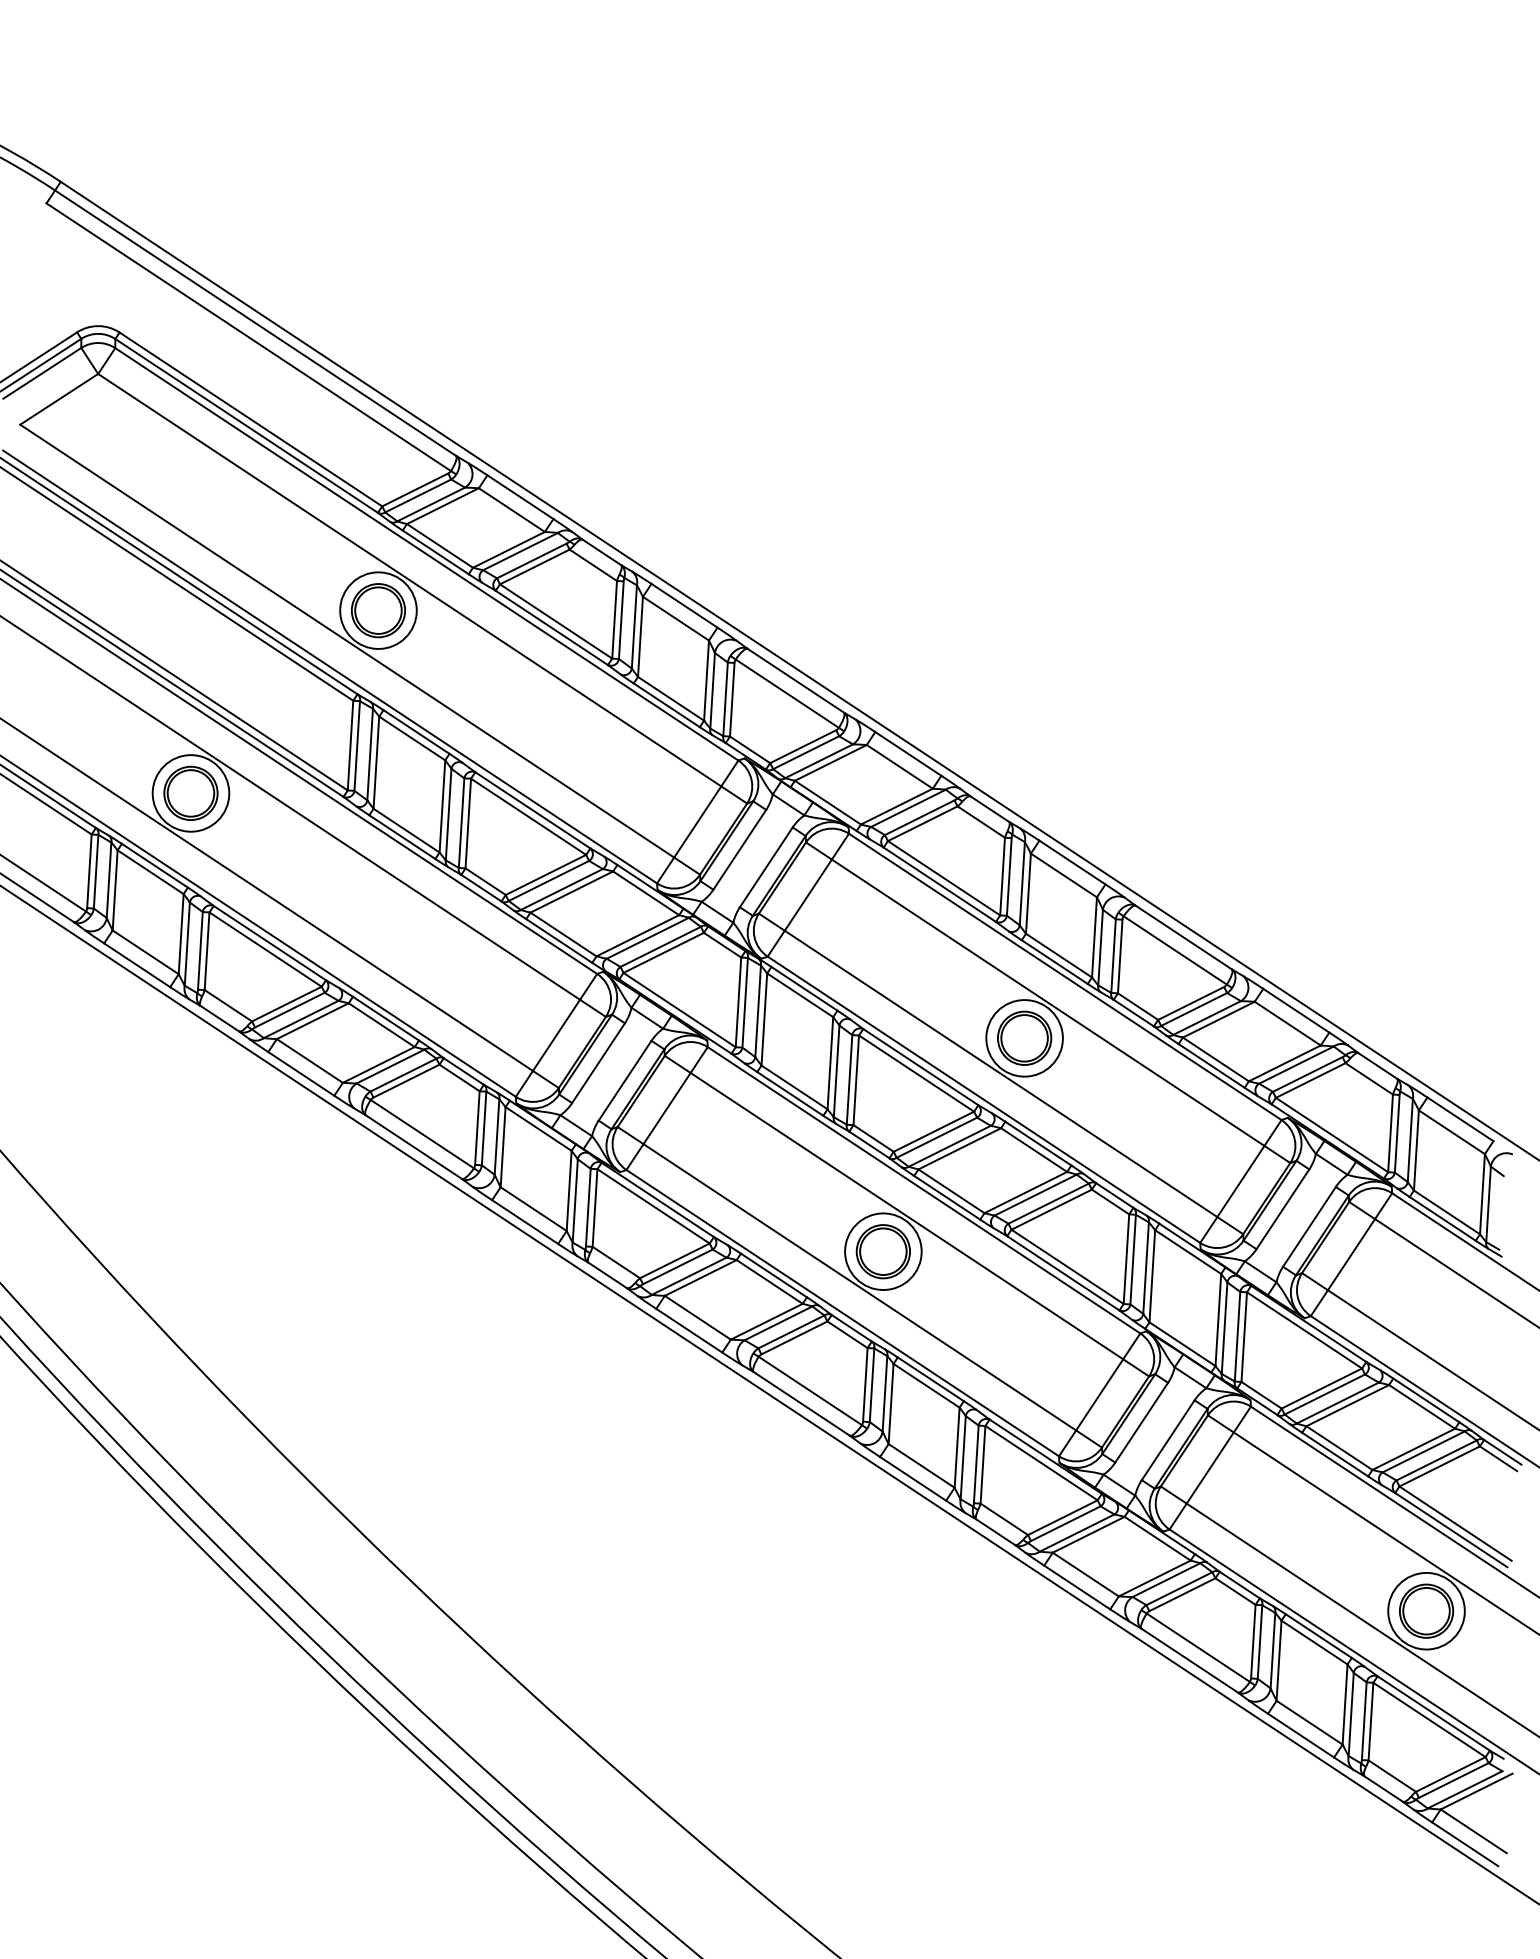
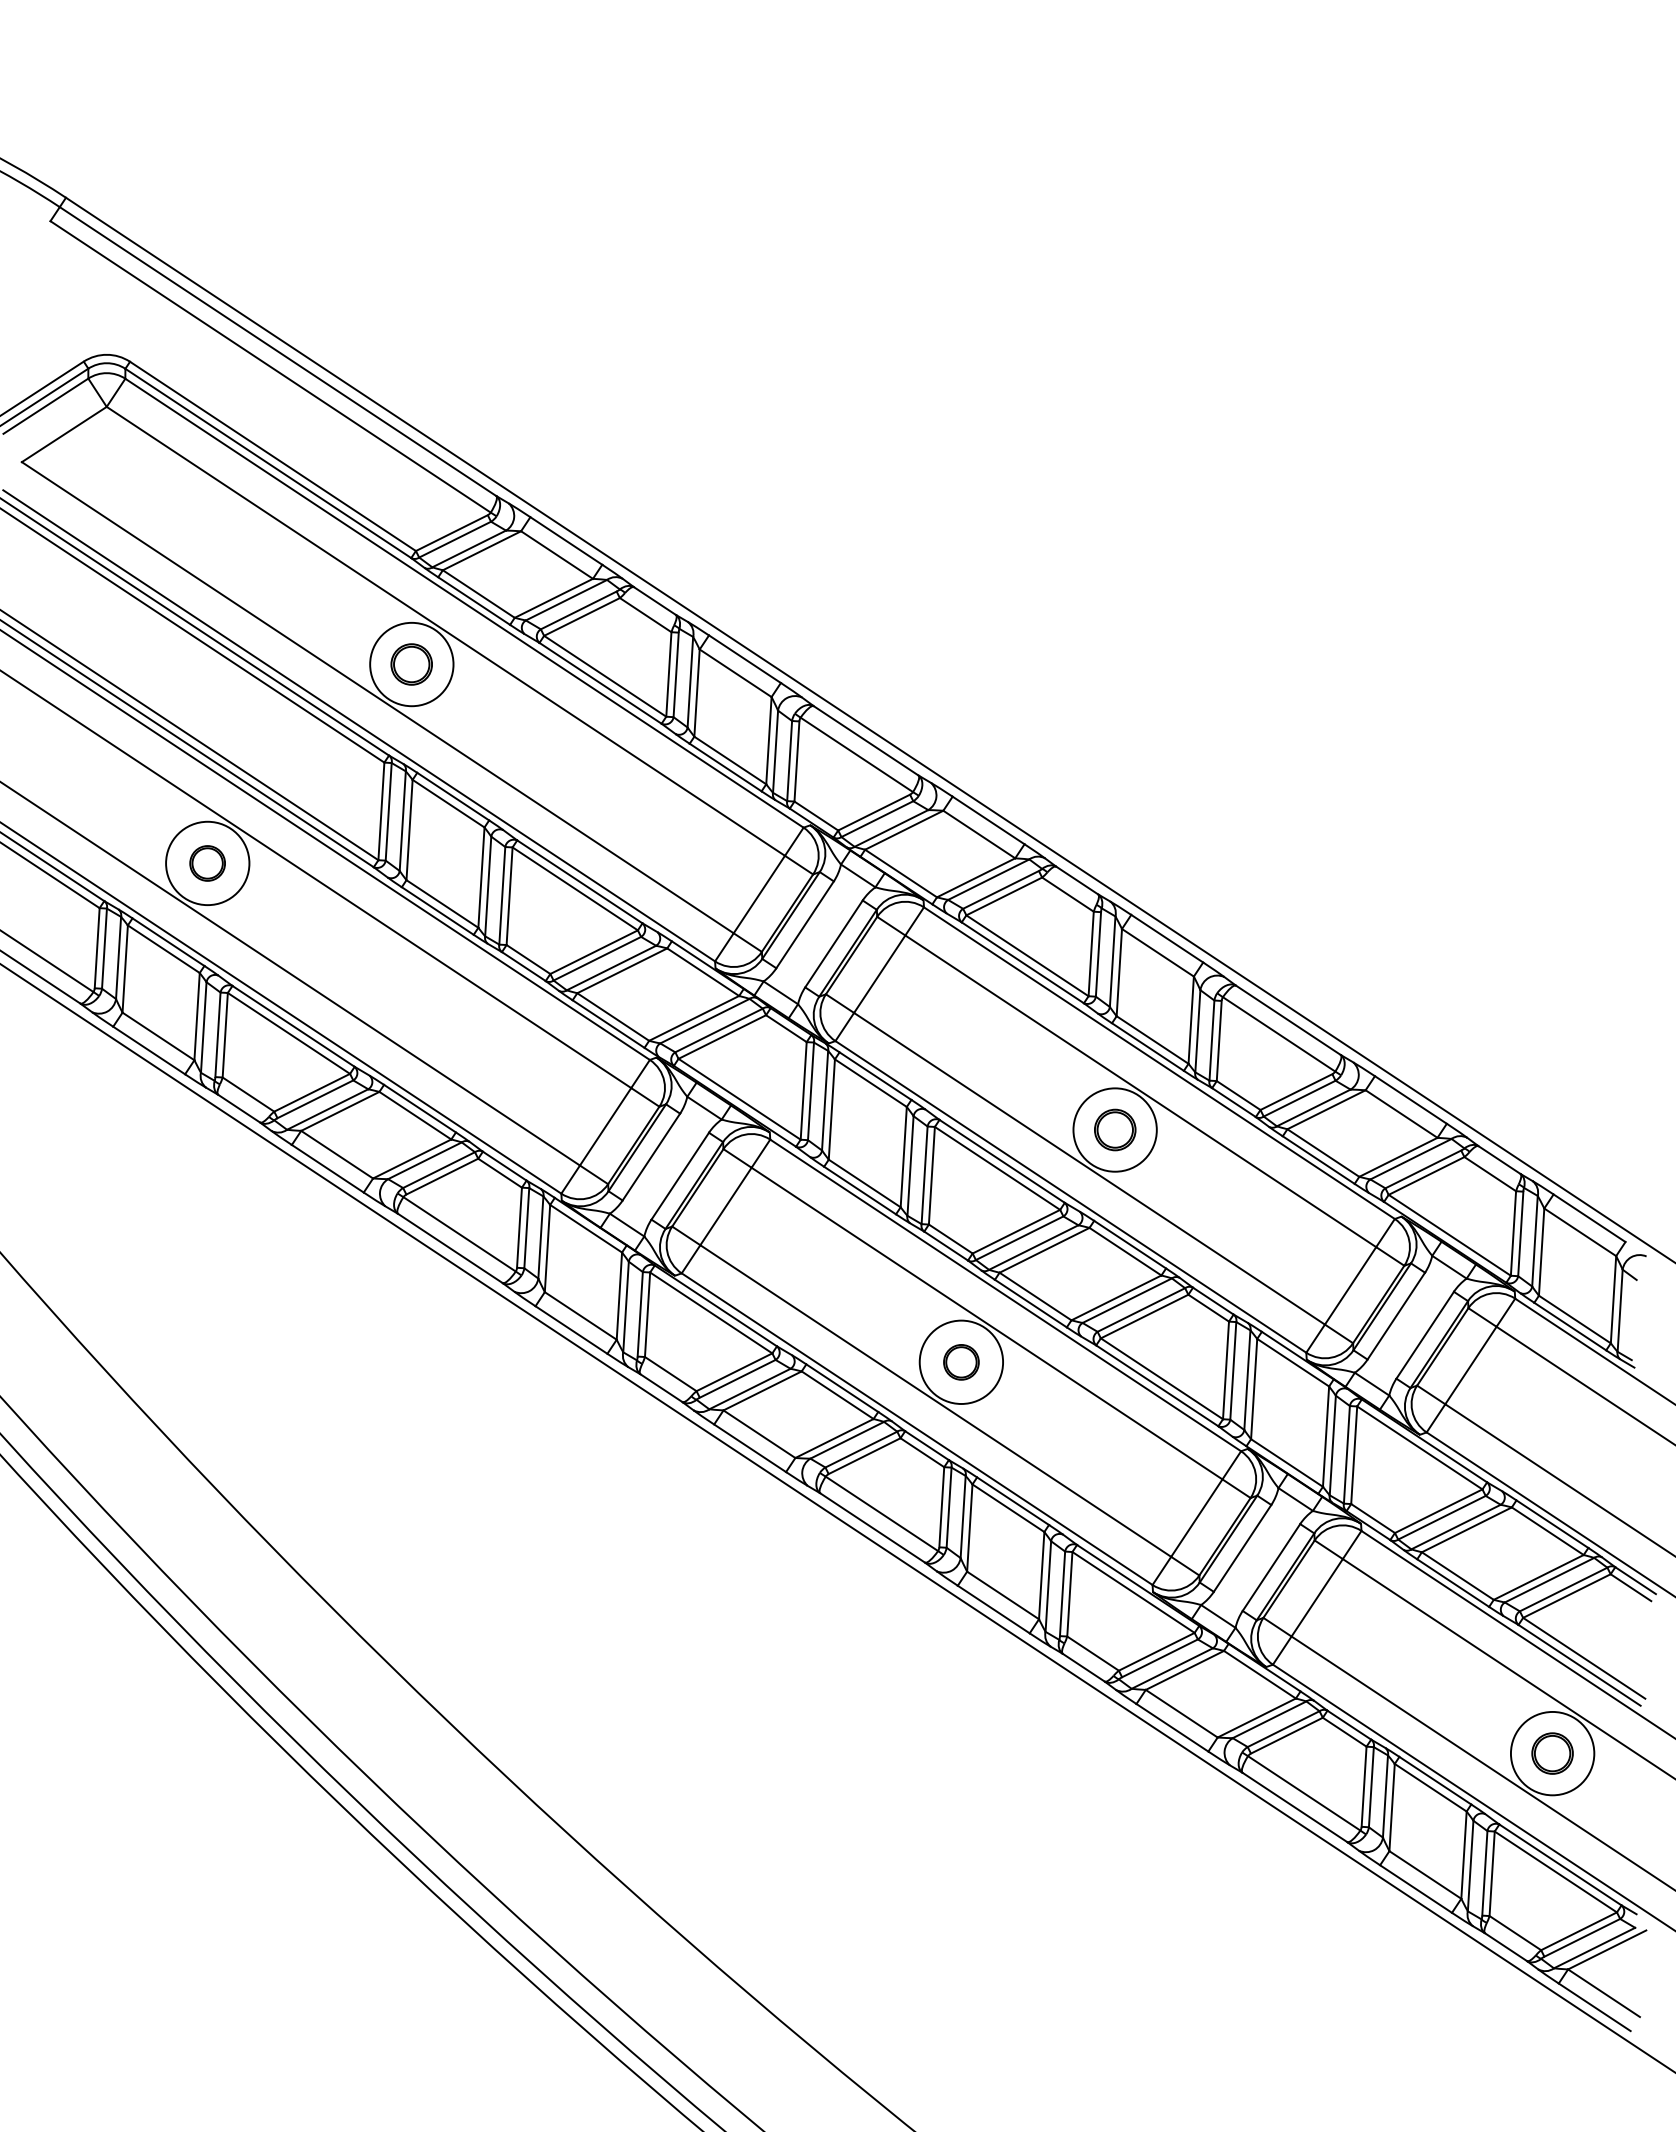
part: (378, 610) -> (411, 664), size x0.7
part: (190, 793) -> (207, 863), size x0.6
part: (1024, 1037) -> (1115, 1129), size x0.7
part: (883, 1251) -> (961, 1362), size x0.6
part: (1426, 1611) -> (1552, 1753), size x0.7

